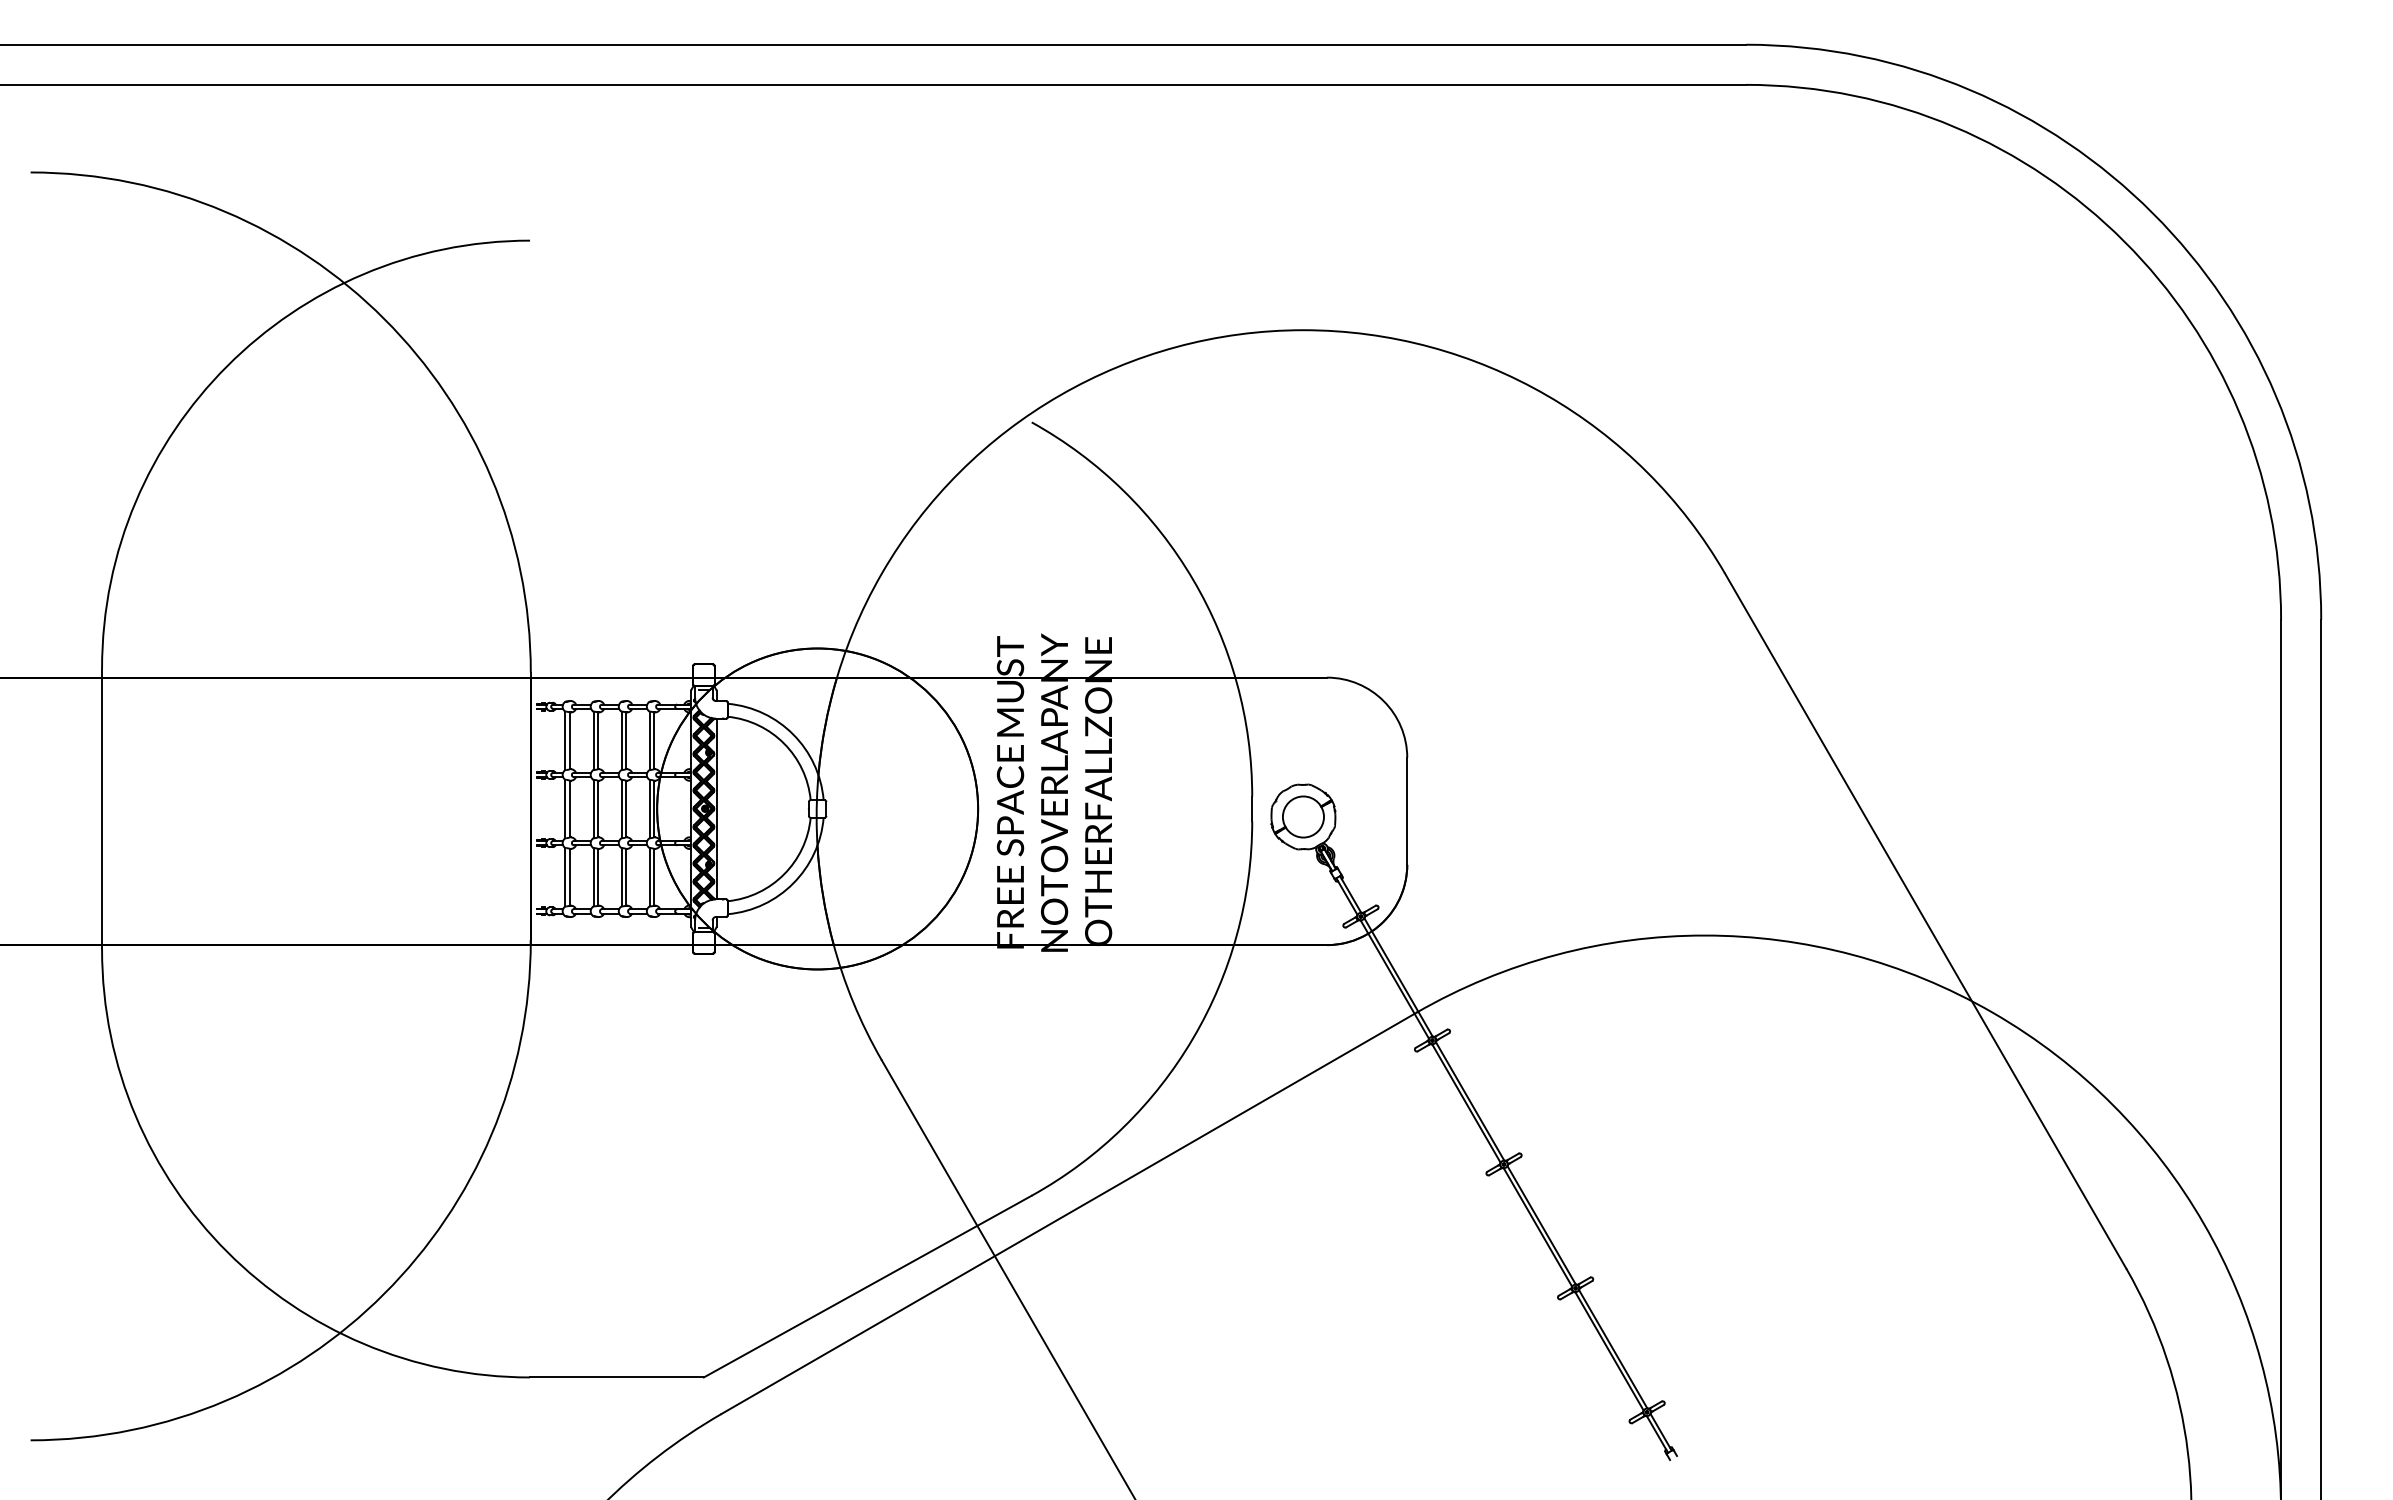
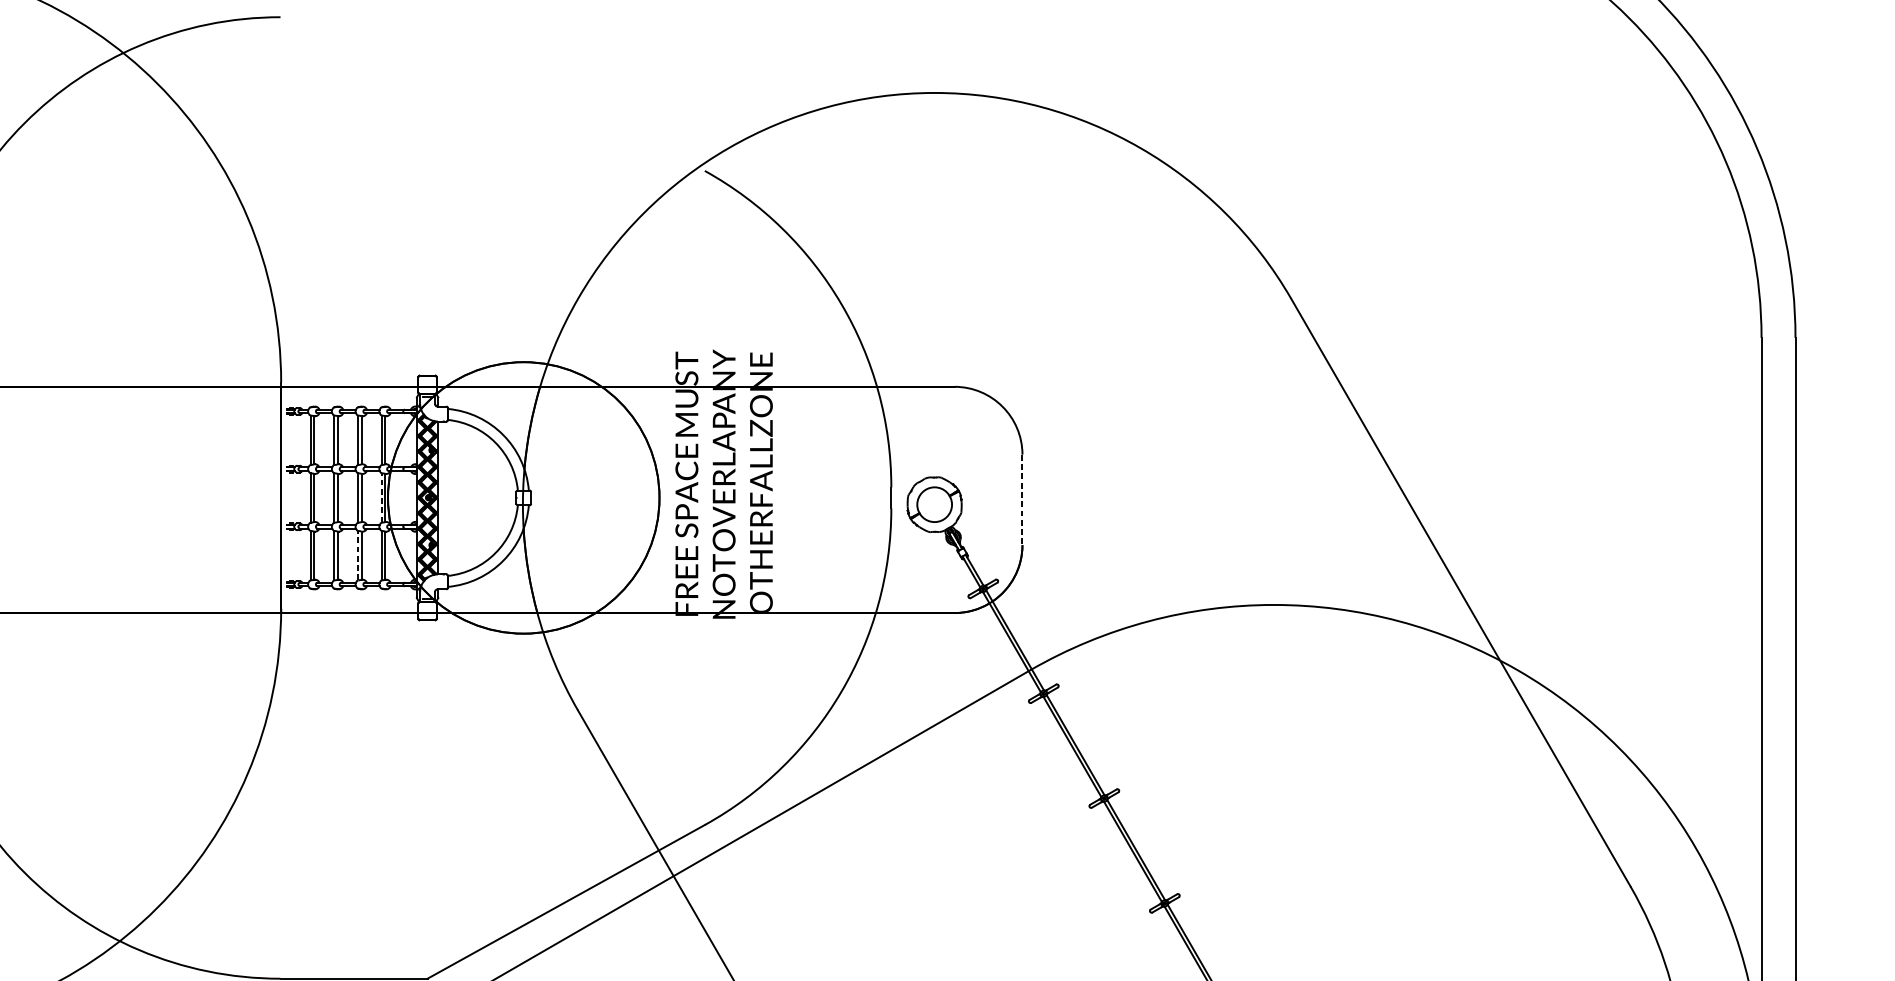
line: (649, 808) -> (381, 497), solid -> dashed
line: (1407, 811) -> (1022, 500), solid -> dashed
line: (621, 876) -> (357, 555), solid -> dashed

